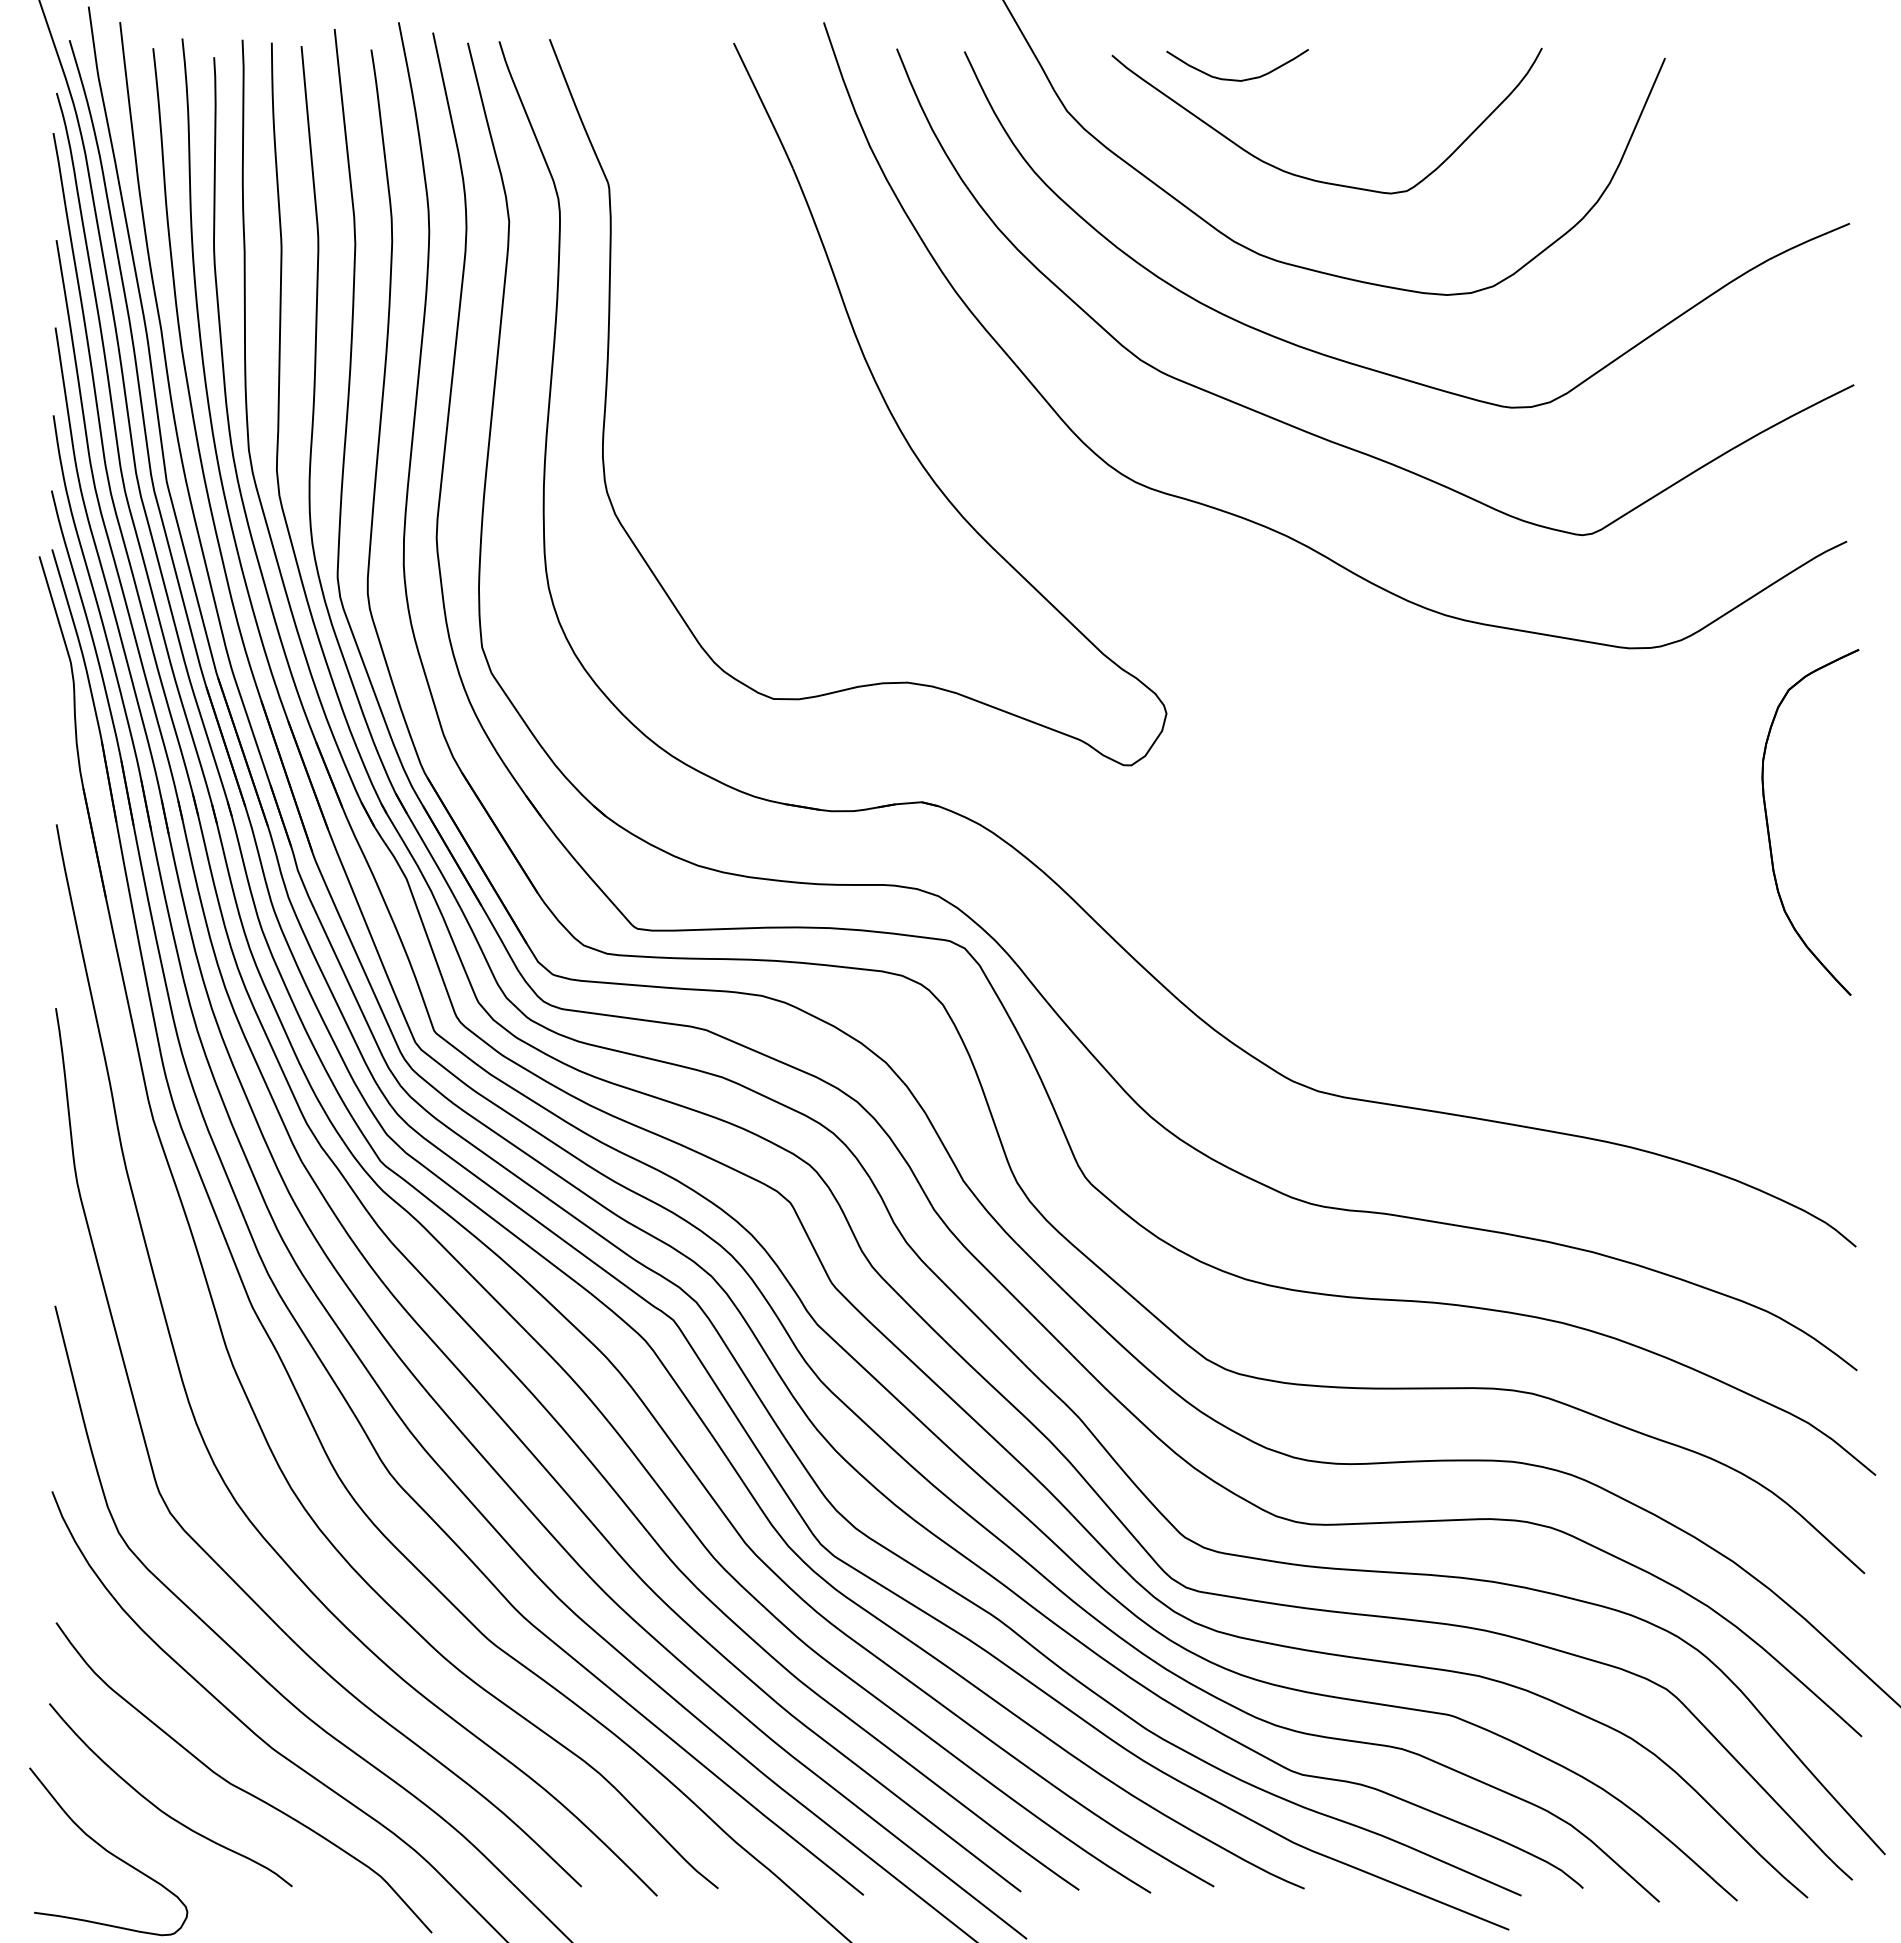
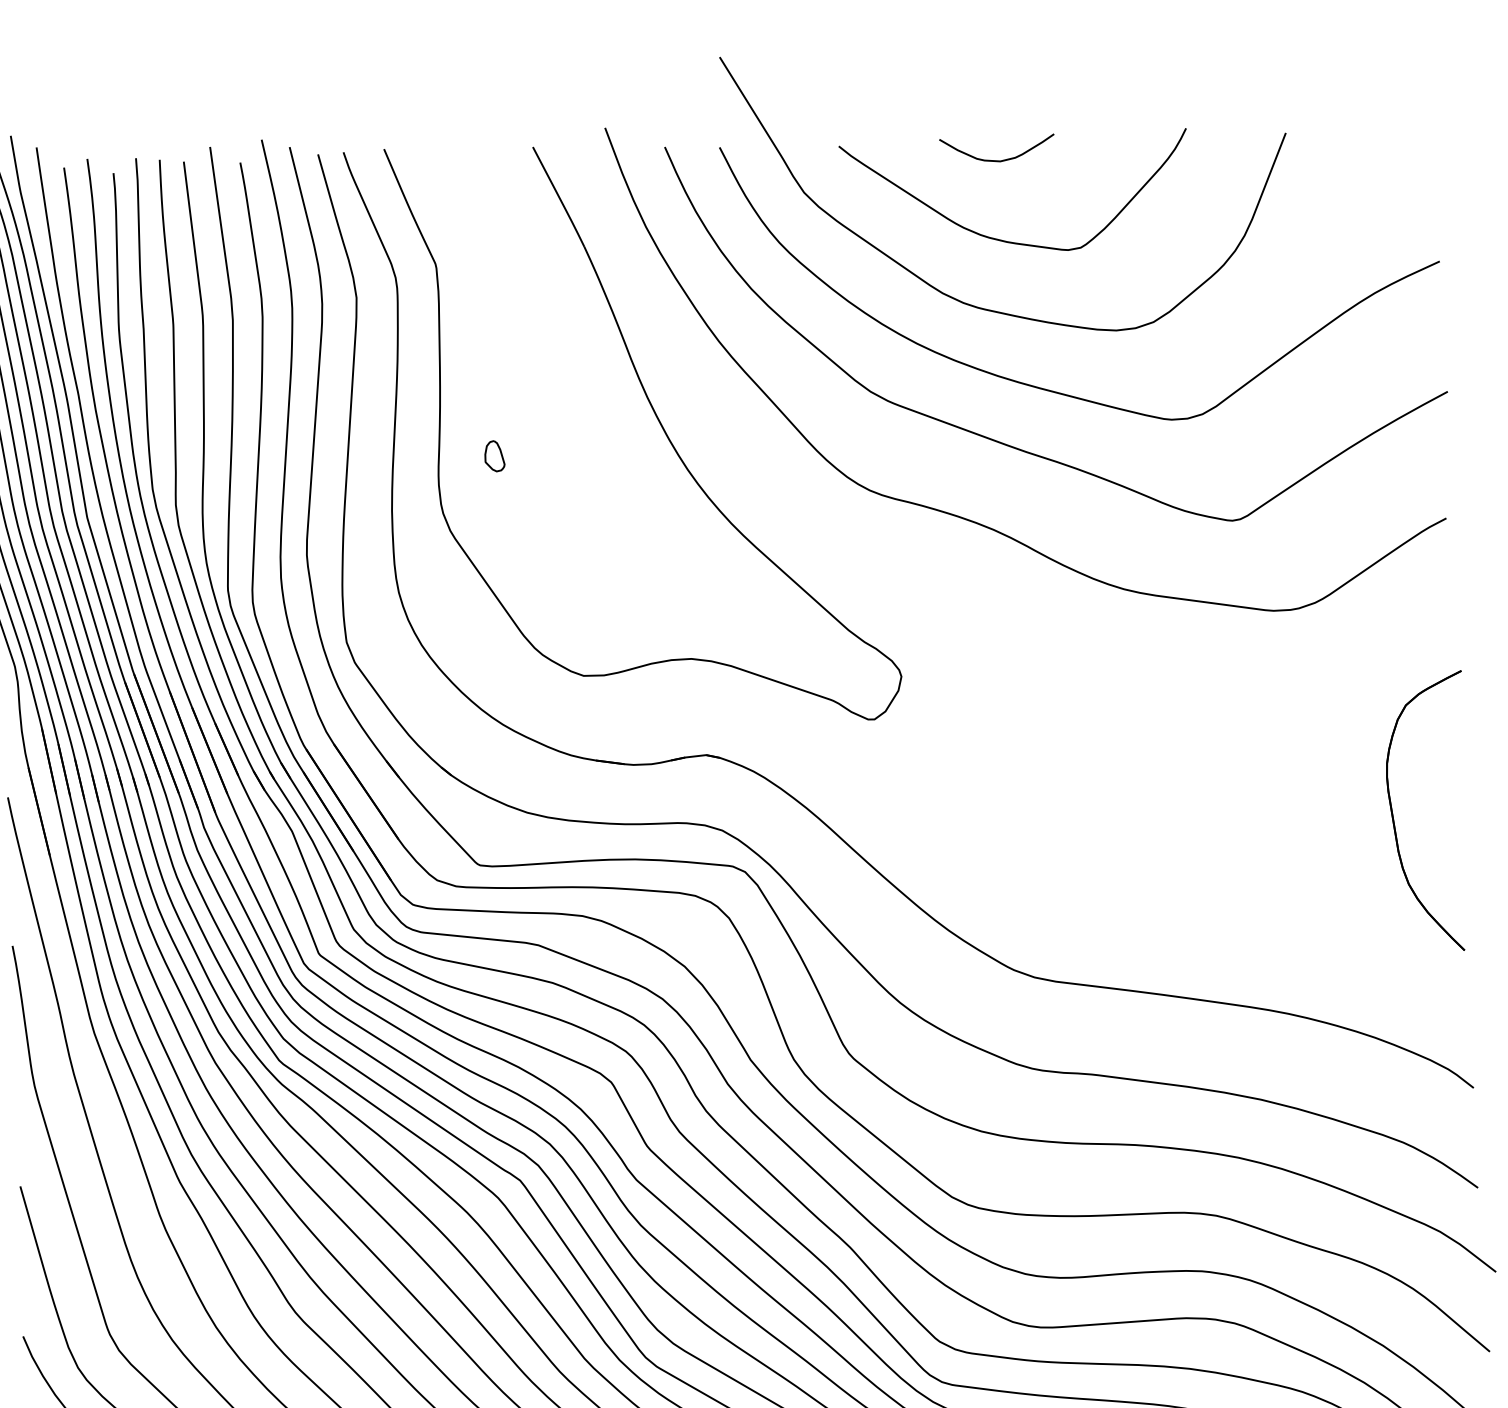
curve: (1237, 79) -> (997, 160), moved
part: (672, 423) -> (494, 456), added
part: (1769, 830) -> (1394, 819), moved

